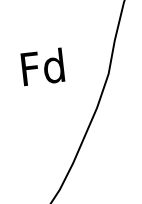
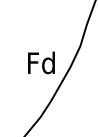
text: (42, 66) -> (41, 62), moved

